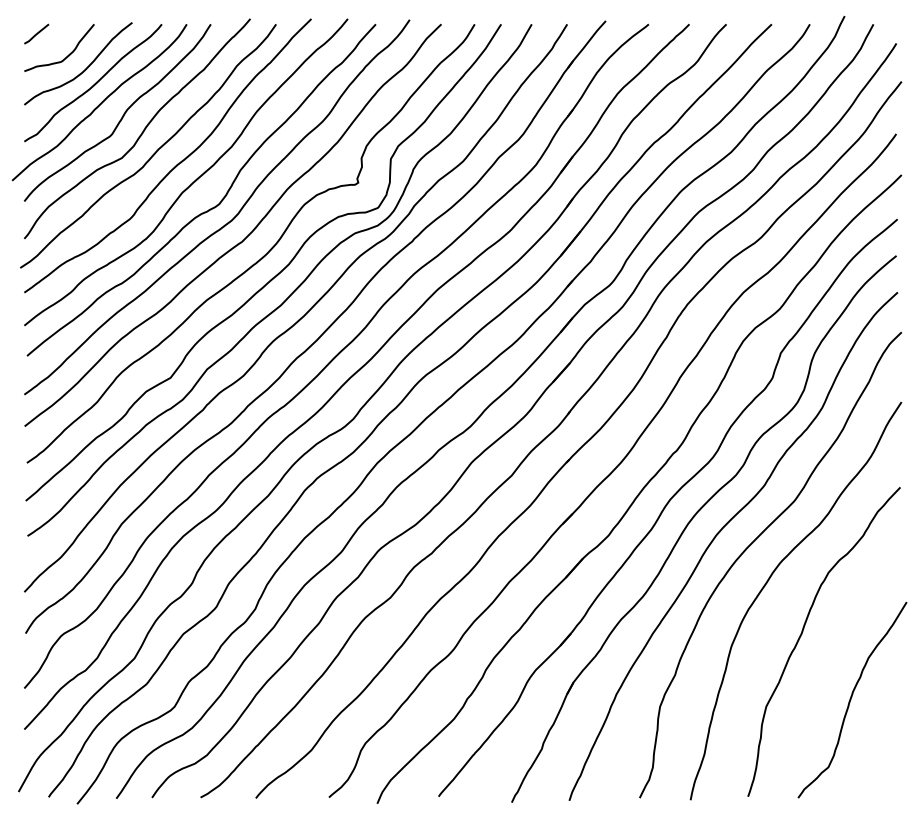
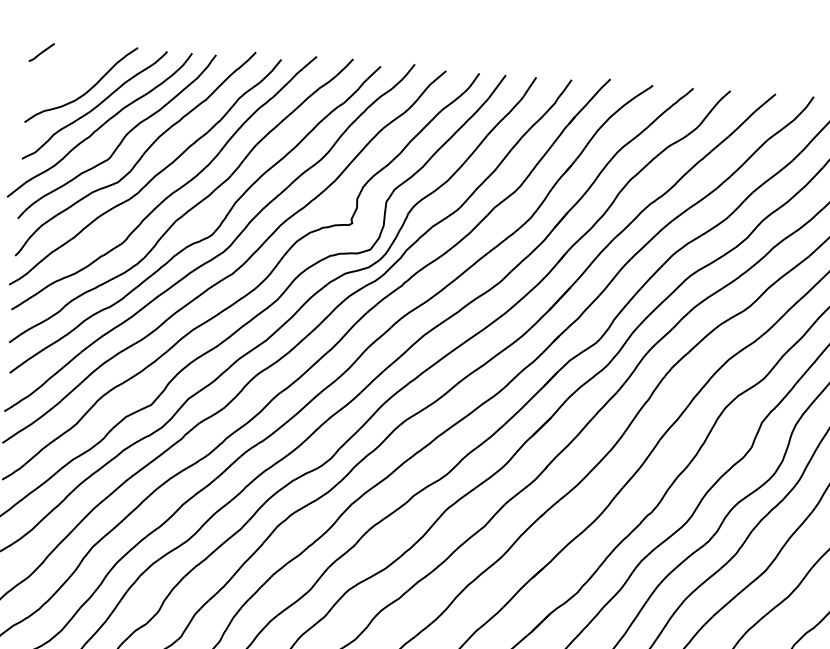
curve: (67, 55) -> (71, 76), removed

